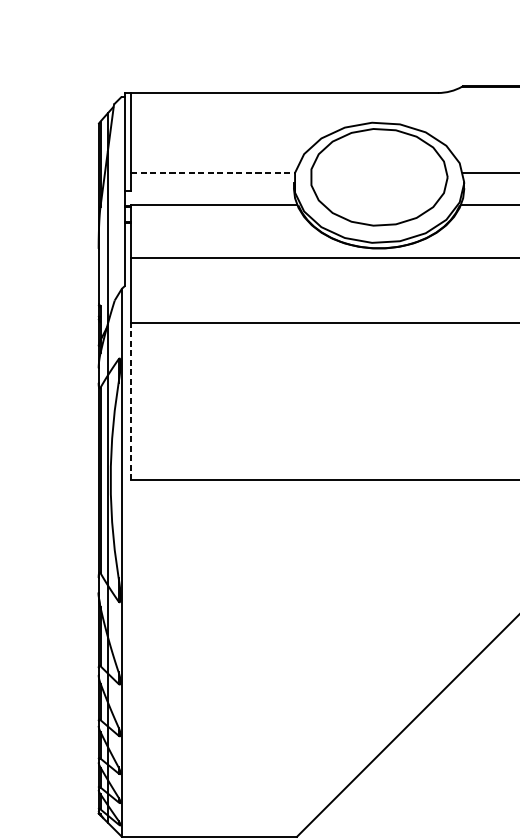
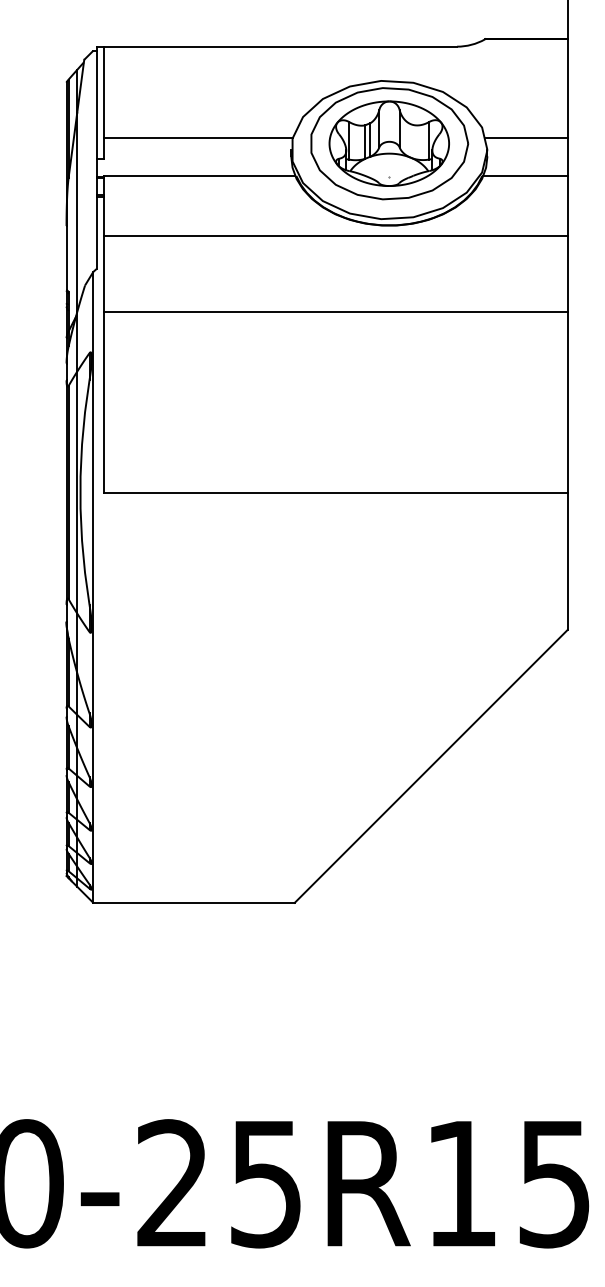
line: (213, 172) -> (198, 138), dashed -> solid
part: (378, 177) -> (388, 143), added
line: (130, 401) -> (103, 401), dashed -> solid

